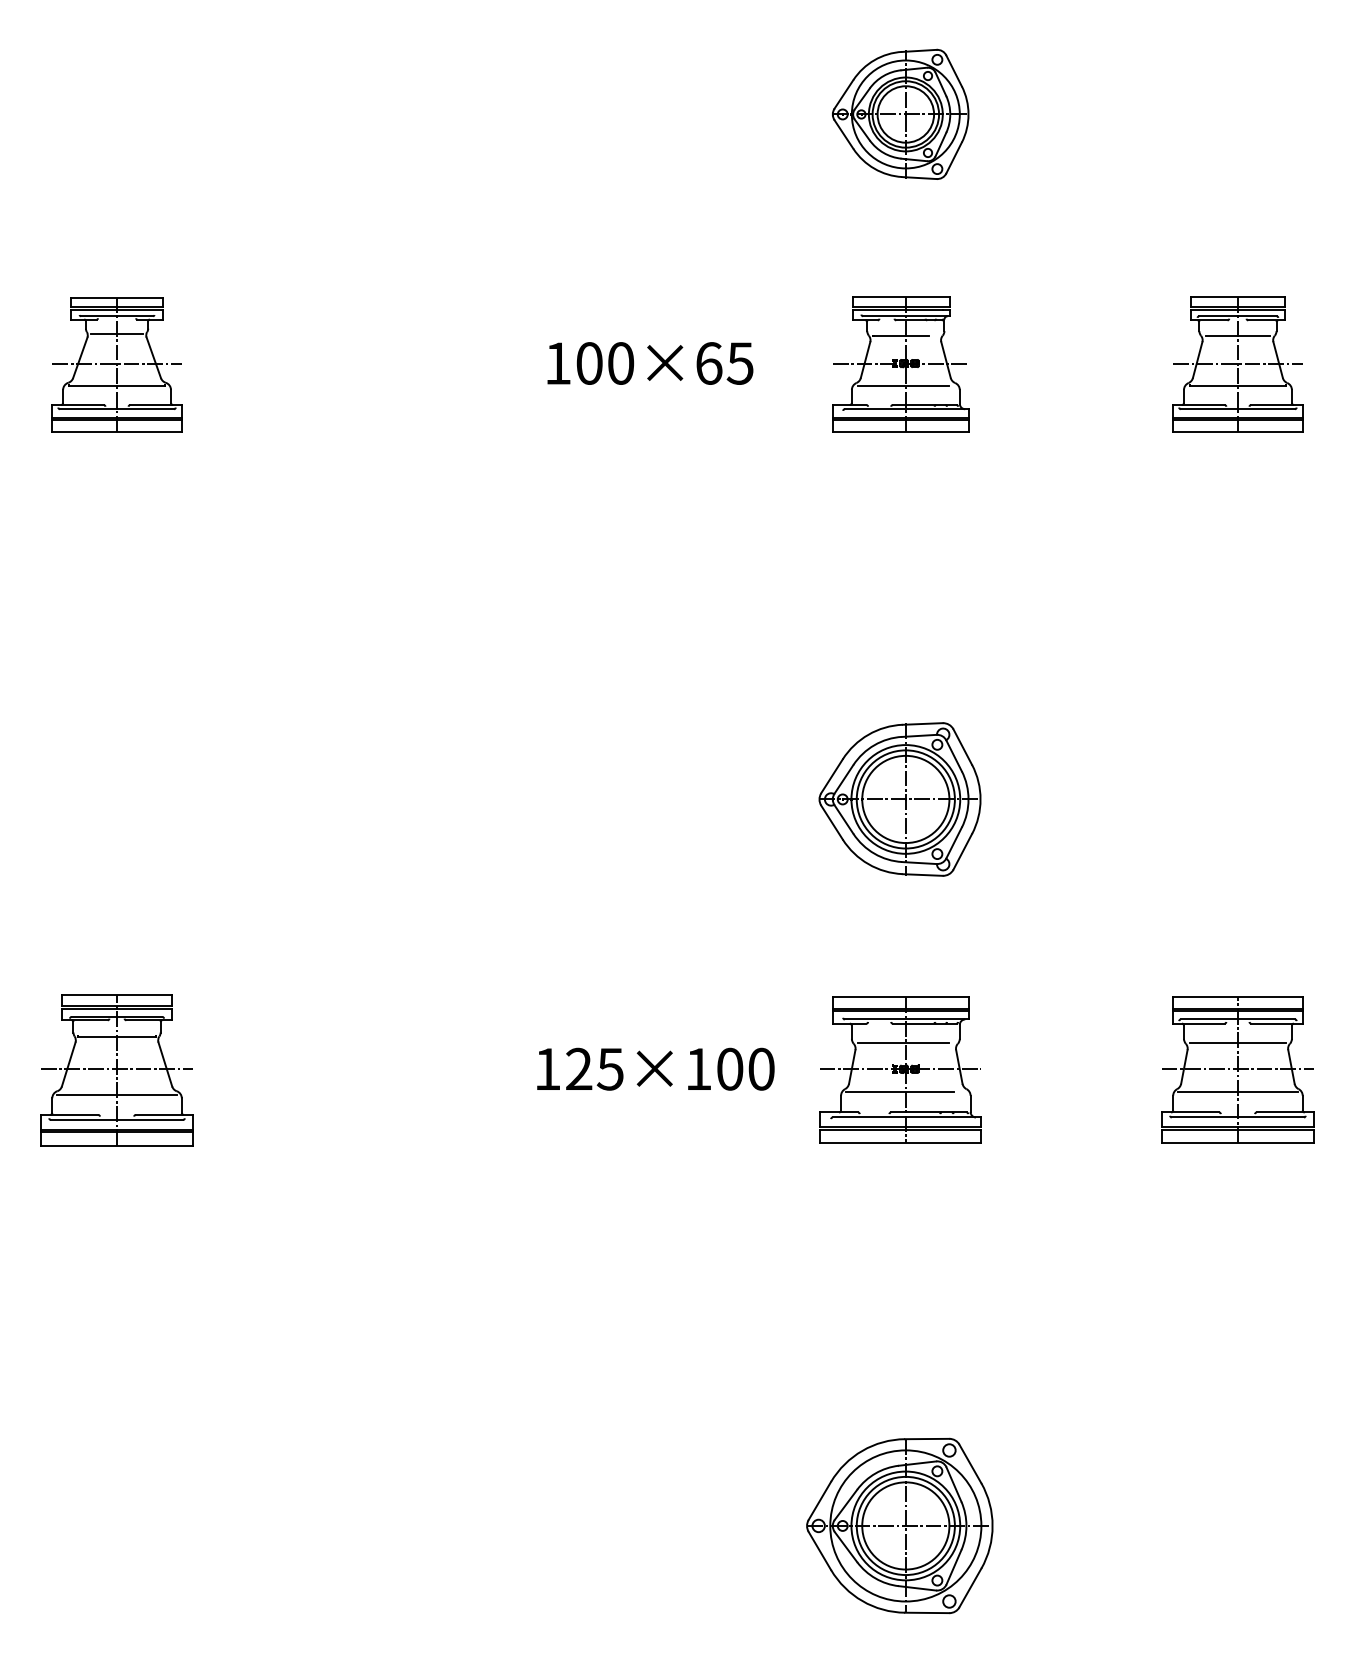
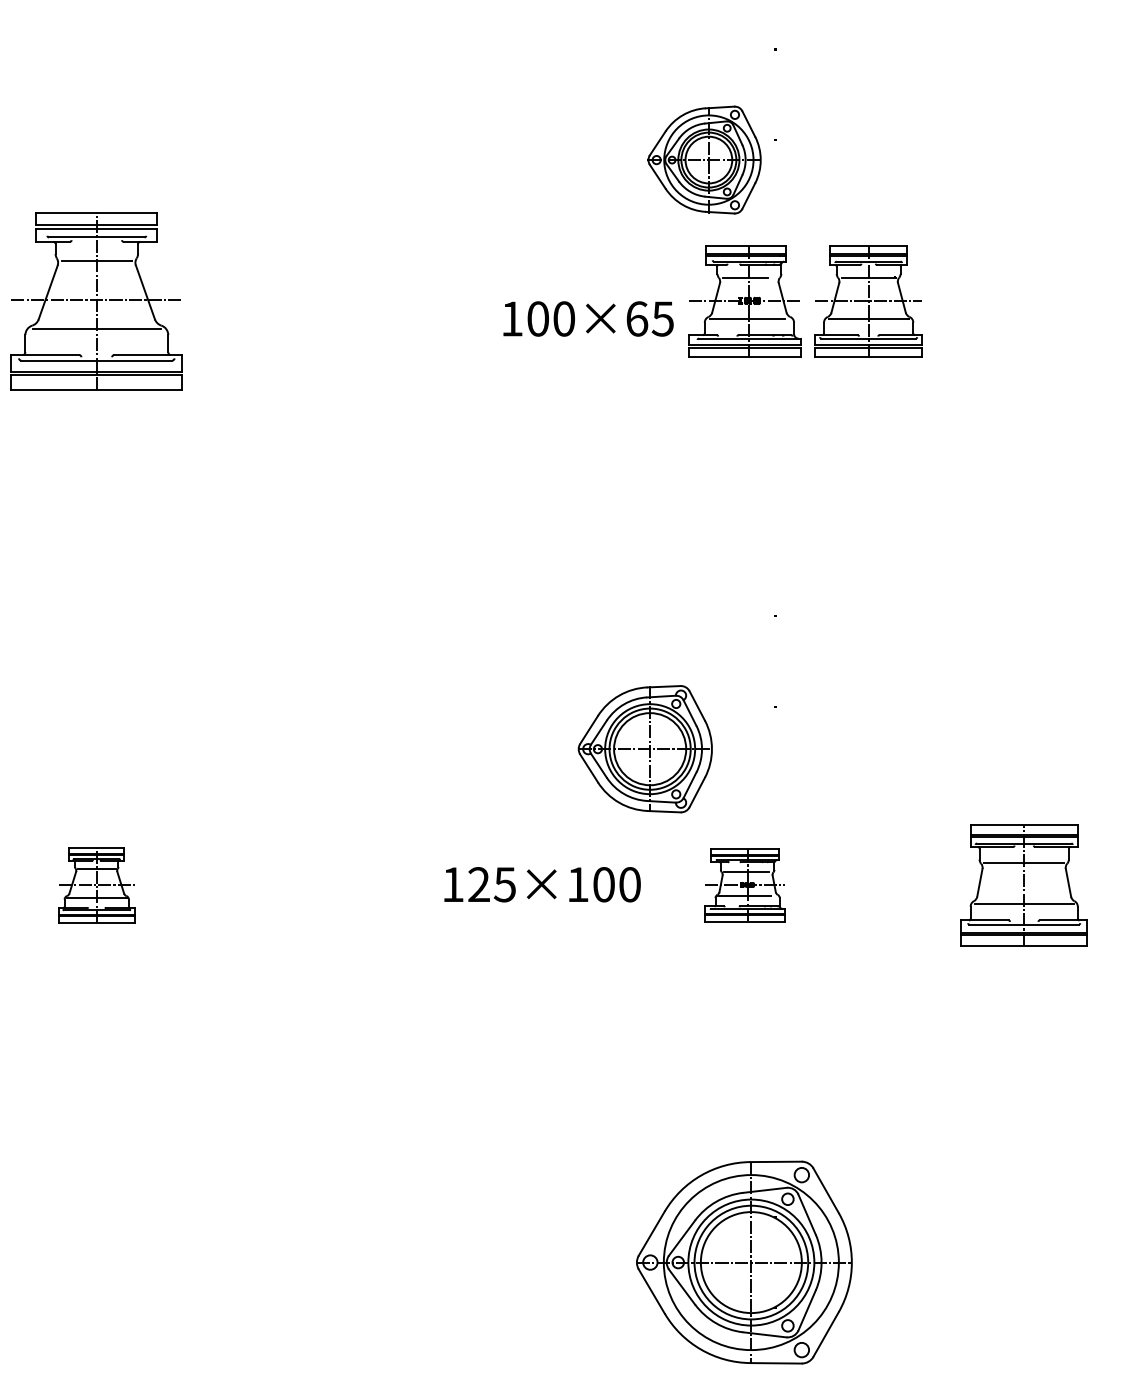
part: (900, 113) -> (704, 159), moved
text: (650, 363) -> (588, 318), moved
part: (116, 364) -> (96, 301), size x1.6
part: (1237, 364) -> (868, 301), moved
part: (899, 799) -> (644, 749), moved
part: (900, 1069) -> (745, 884), size x0.6
line: (1237, 1069) -> (1023, 884), removed
part: (116, 1070) -> (96, 885), size x0.6
part: (899, 1525) -> (744, 1262), size x1.4

